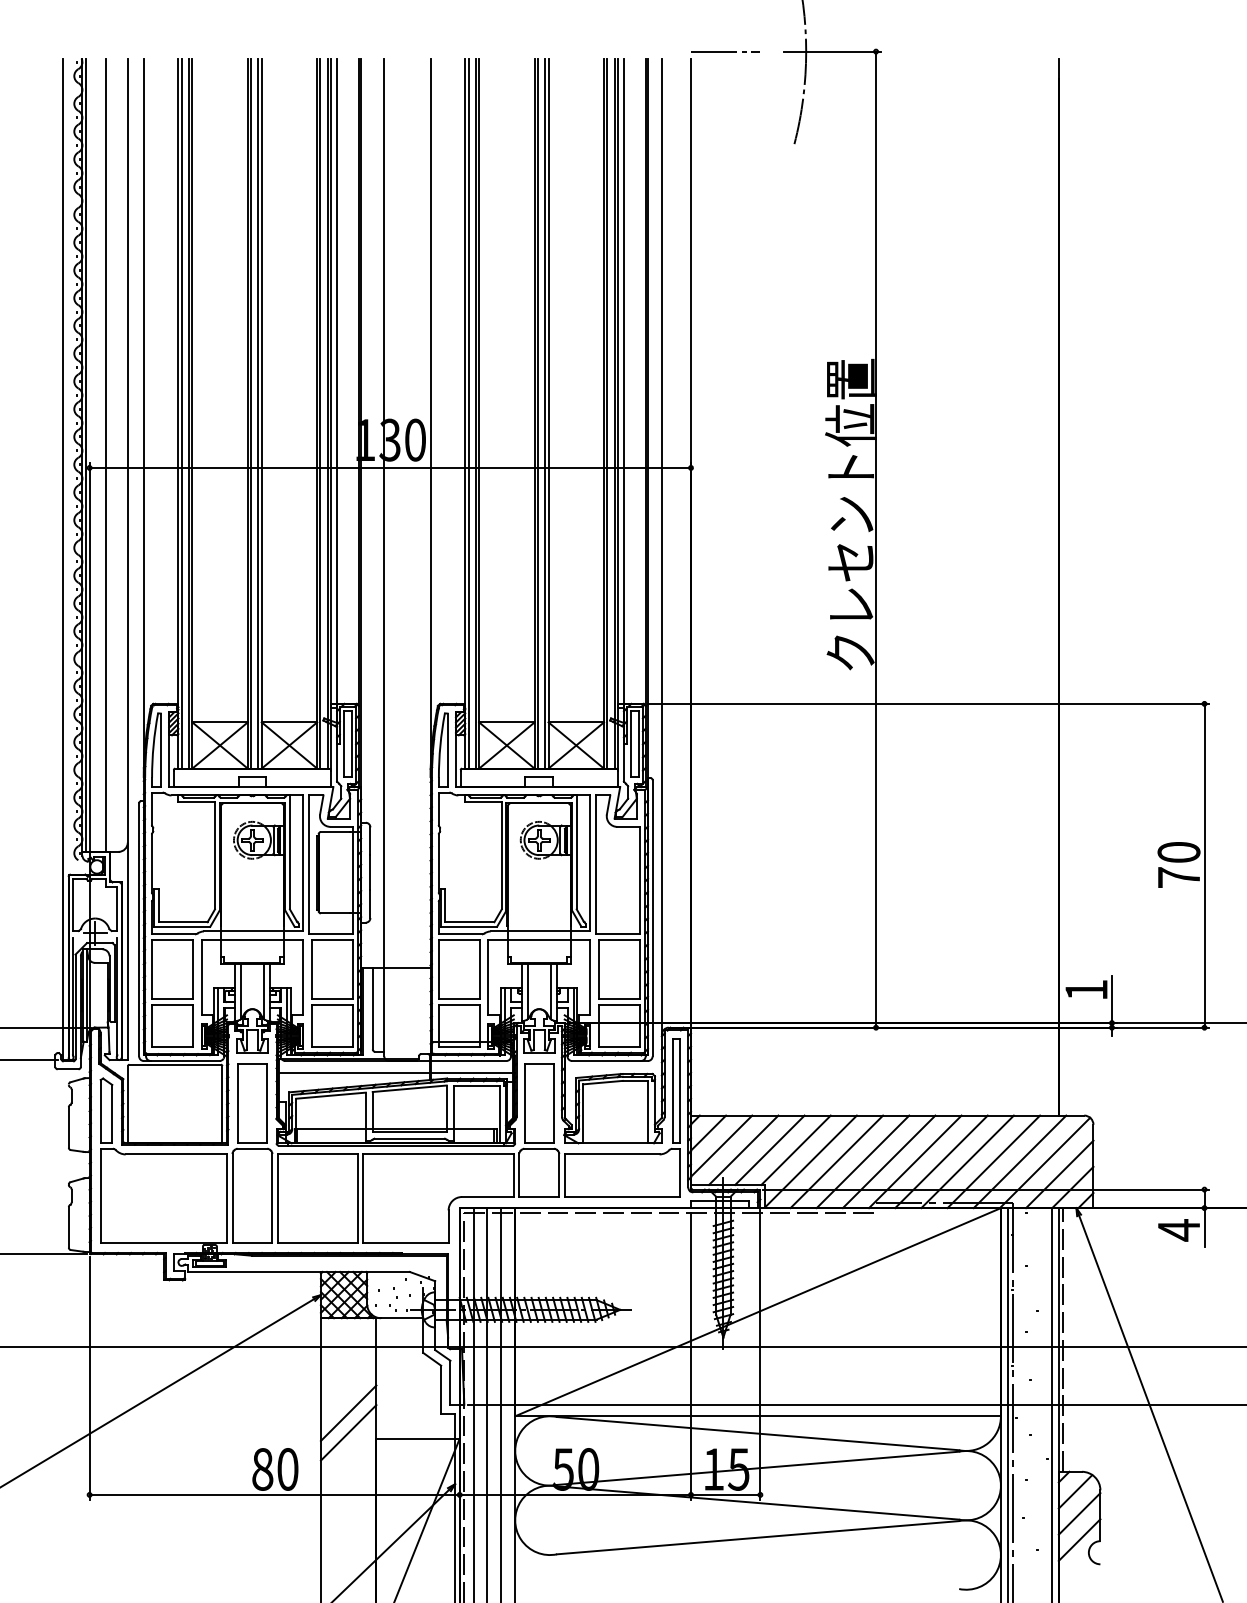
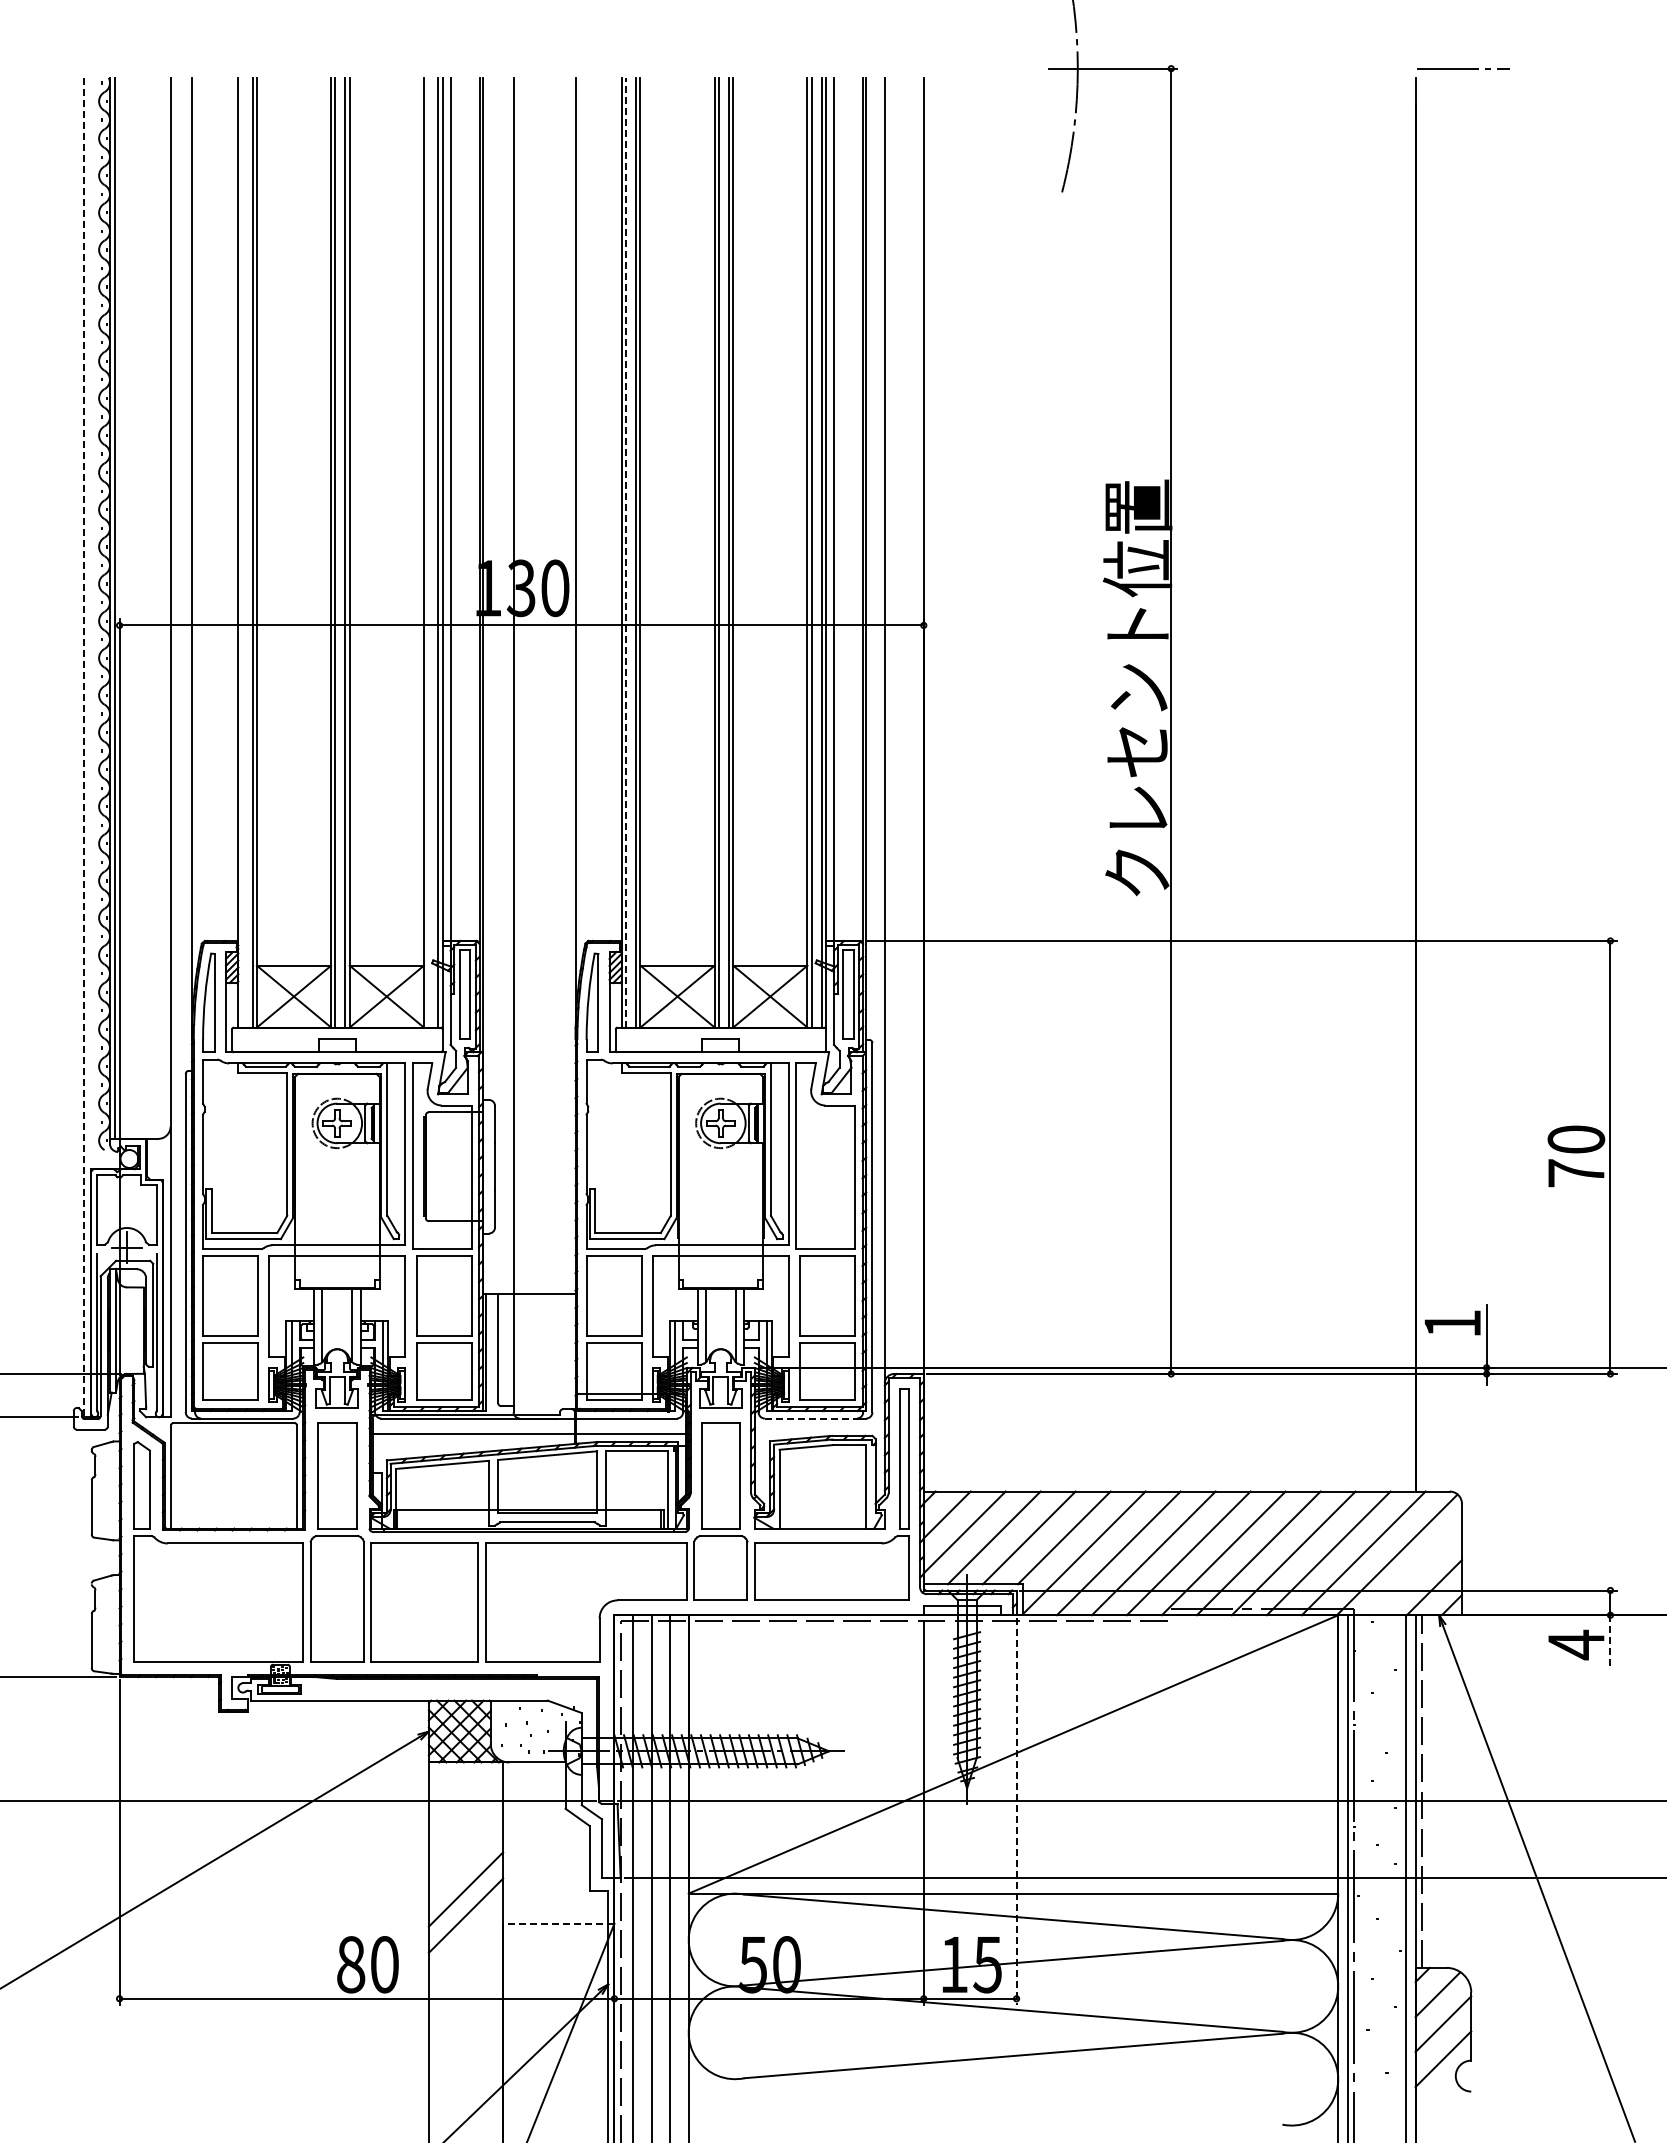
line: (725, 51) -> (1463, 68), moved
line: (181, 413) -> (242, 552), removed
line: (320, 413) -> (428, 552), removed
line: (468, 413) -> (626, 552), solid -> dashed
line: (105, 454) -> (140, 607), removed
line: (63, 559) -> (84, 747), solid -> dashed
line: (607, 1060) -> (811, 1418), solid -> dashed
line: (1059, 1174) -> (1416, 1570), removed
line: (1204, 1228) -> (1610, 1642), solid -> dashed
line: (760, 1355) -> (1016, 1812), solid -> dashed
line: (417, 1438) -> (558, 1923), solid -> dashed

